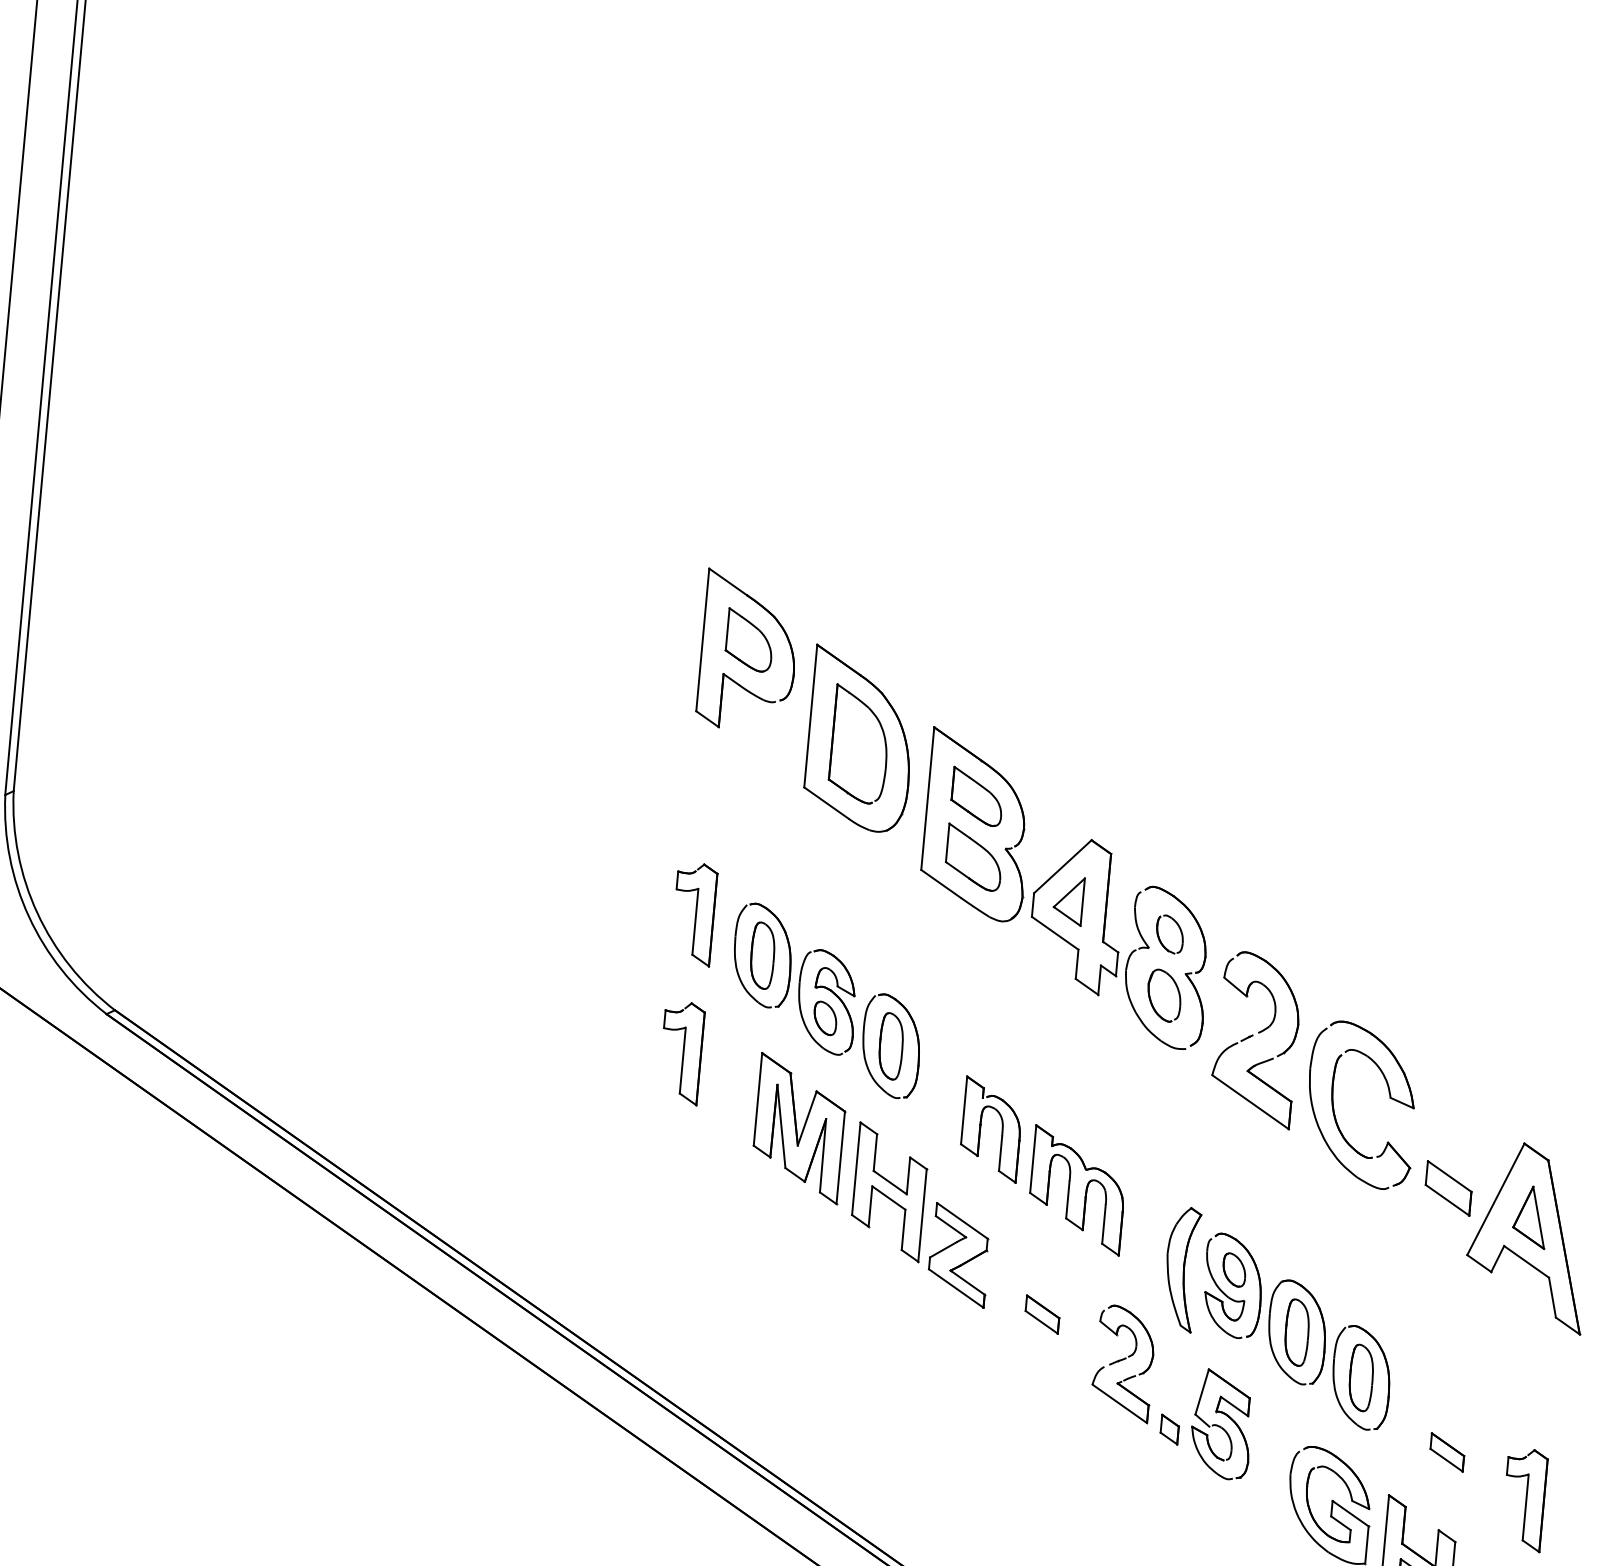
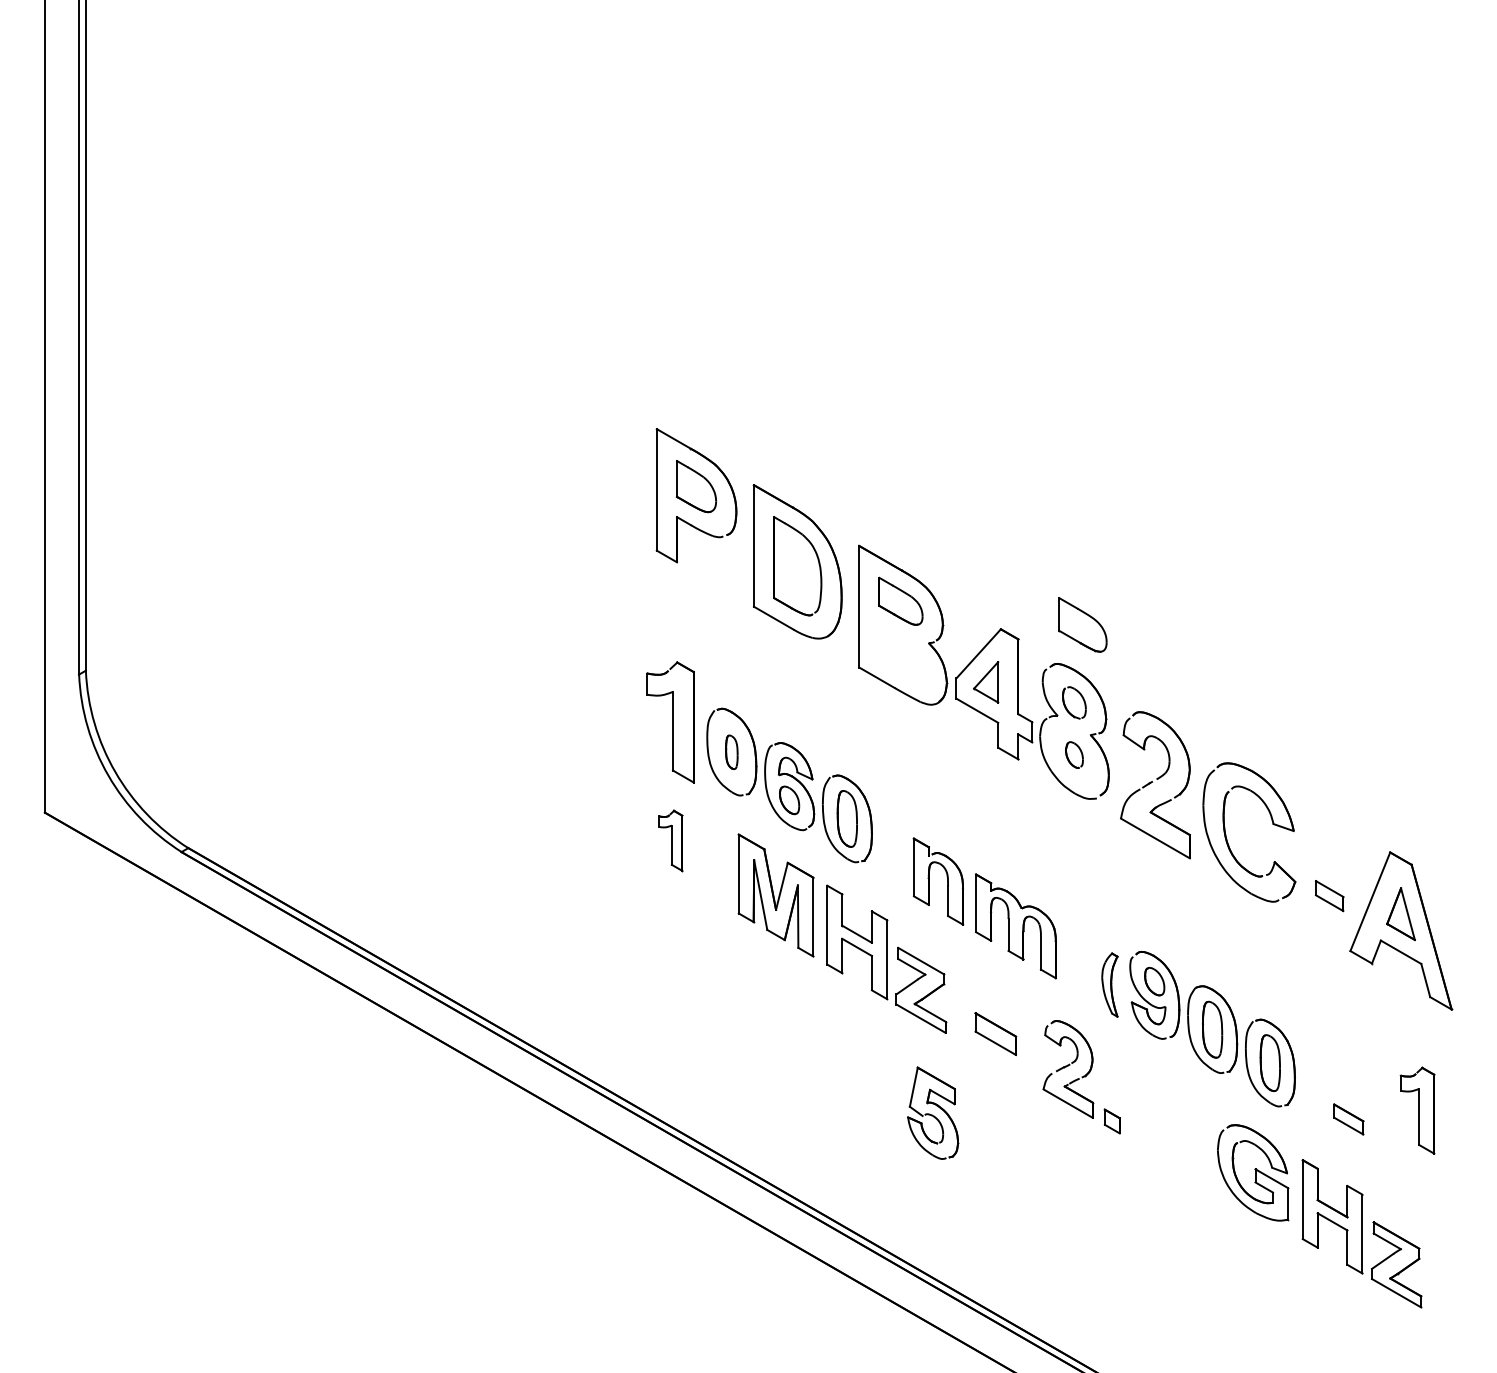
part: (973, 856) -> (1082, 624), moved
part: (694, 914) -> (670, 722), size x1.4
part: (762, 956) -> (731, 752), size x0.6
part: (1164, 995) -> (1074, 754), size x0.6
part: (681, 1052) -> (670, 840), size x0.7
part: (1448, 1187) -> (1329, 895), size x0.7
part: (1181, 1268) -> (1109, 984), size x0.6
part: (1042, 1313) -> (995, 1033), size x1.4
part: (1222, 1423) -> (933, 1112), moved
part: (1524, 1499) -> (1417, 1110), moved

